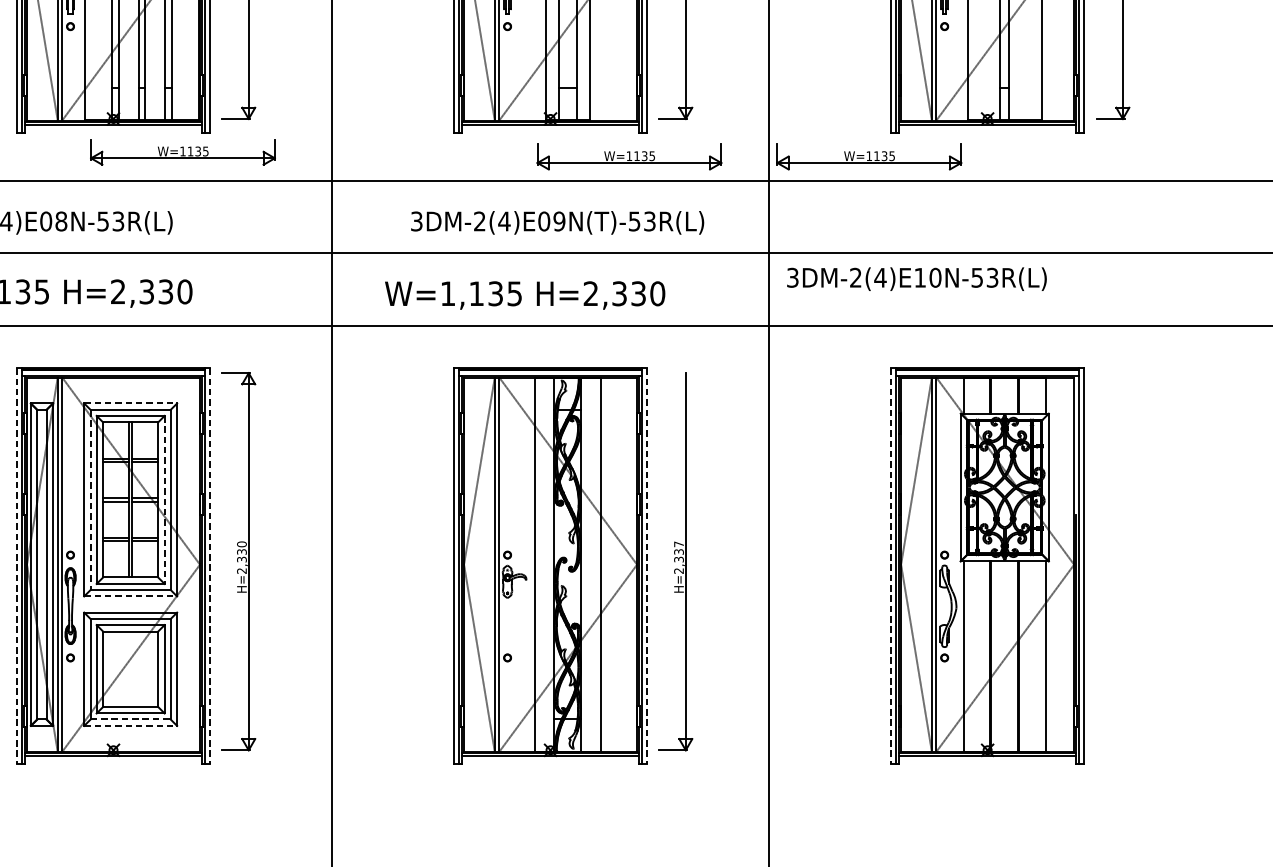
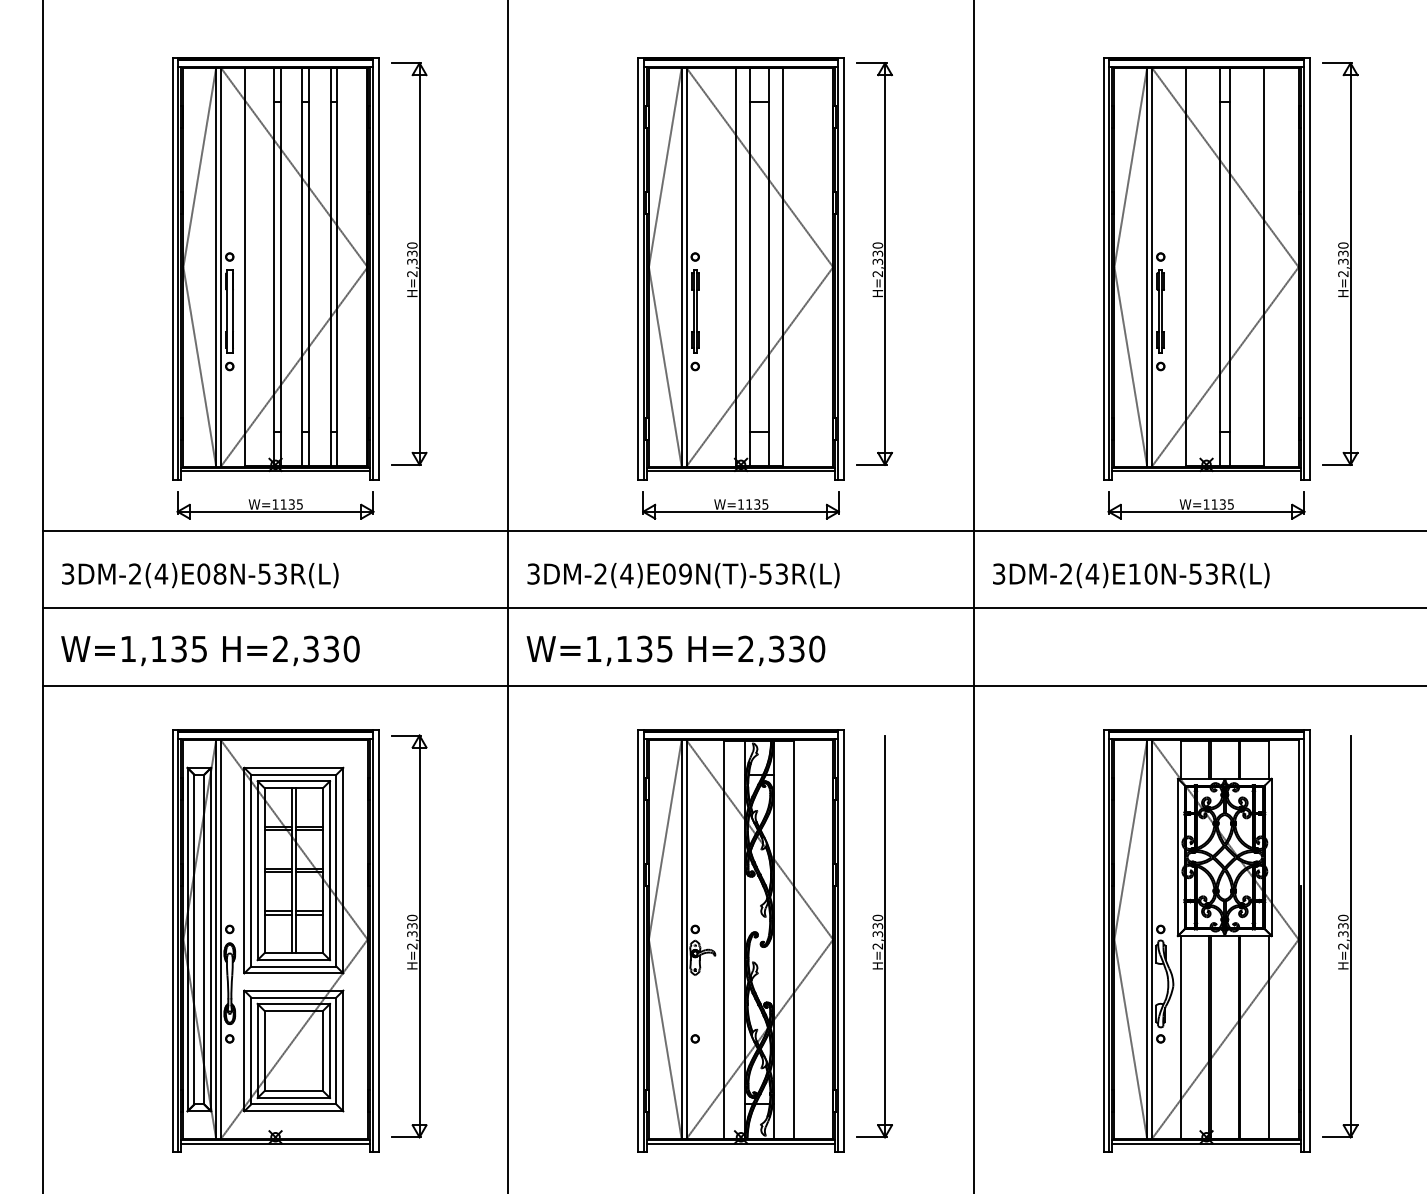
part: (182, 152) -> (275, 505), moved
part: (628, 157) -> (740, 505), moved
part: (869, 157) -> (1206, 505), moved
text: (557, 222) -> (683, 575), moved
text: (917, 279) -> (1131, 575), moved
text: (524, 295) -> (675, 650), moved
line: (131, 403) -> (294, 767), dashed -> solid
line: (90, 499) -> (251, 870), dashed -> solid
line: (165, 500) -> (330, 871), dashed -> solid
text: (678, 543) -> (877, 917), H=2,337 -> H=2,330
part: (1113, 561) -> (1340, 936), added
line: (16, 566) -> (172, 941), dashed -> solid
line: (210, 566) -> (378, 941), dashed -> solid
line: (647, 566) -> (844, 941), dashed -> solid
line: (890, 566) -> (1103, 941), dashed -> solid
line: (131, 596) -> (294, 973), dashed -> solid
line: (130, 719) -> (293, 1104), dashed -> solid
line: (131, 726) -> (294, 1111), dashed -> solid

